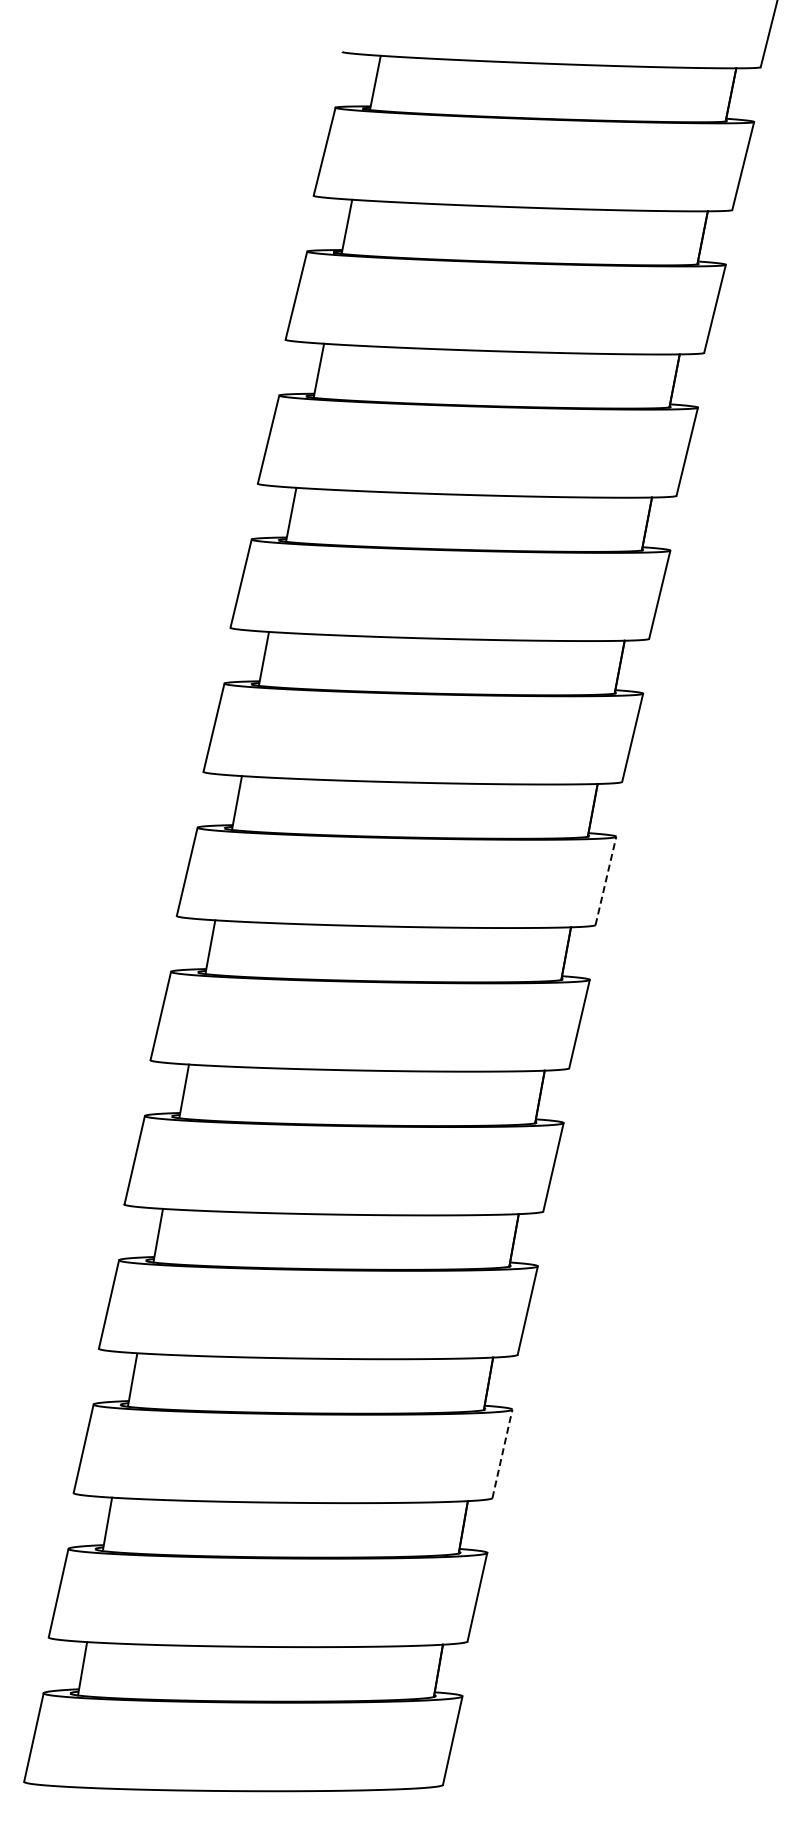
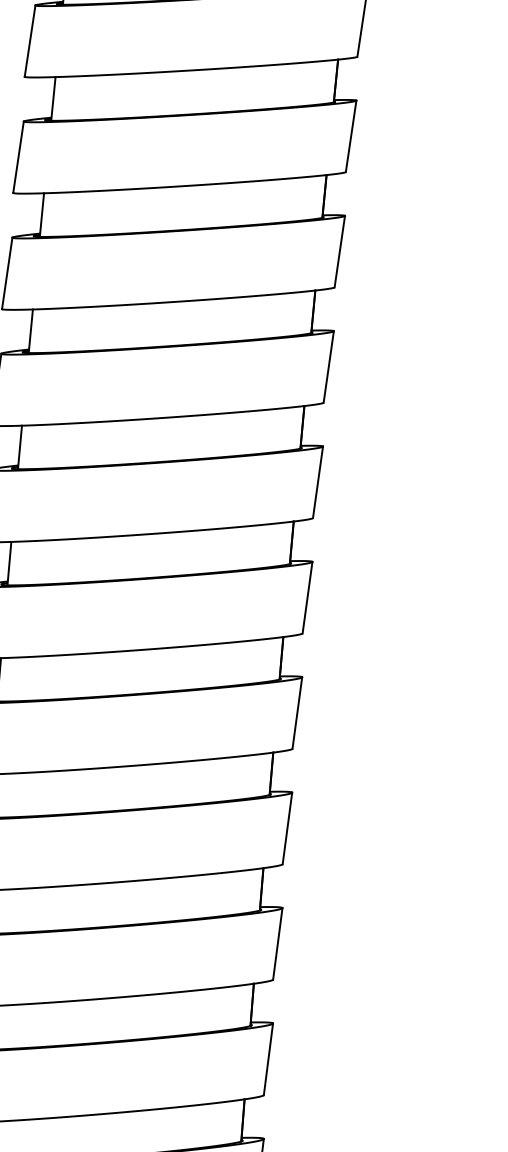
line: (606, 880) -> (307, 597), dashed -> solid
line: (502, 1453) -> (268, 1059), dashed -> solid

